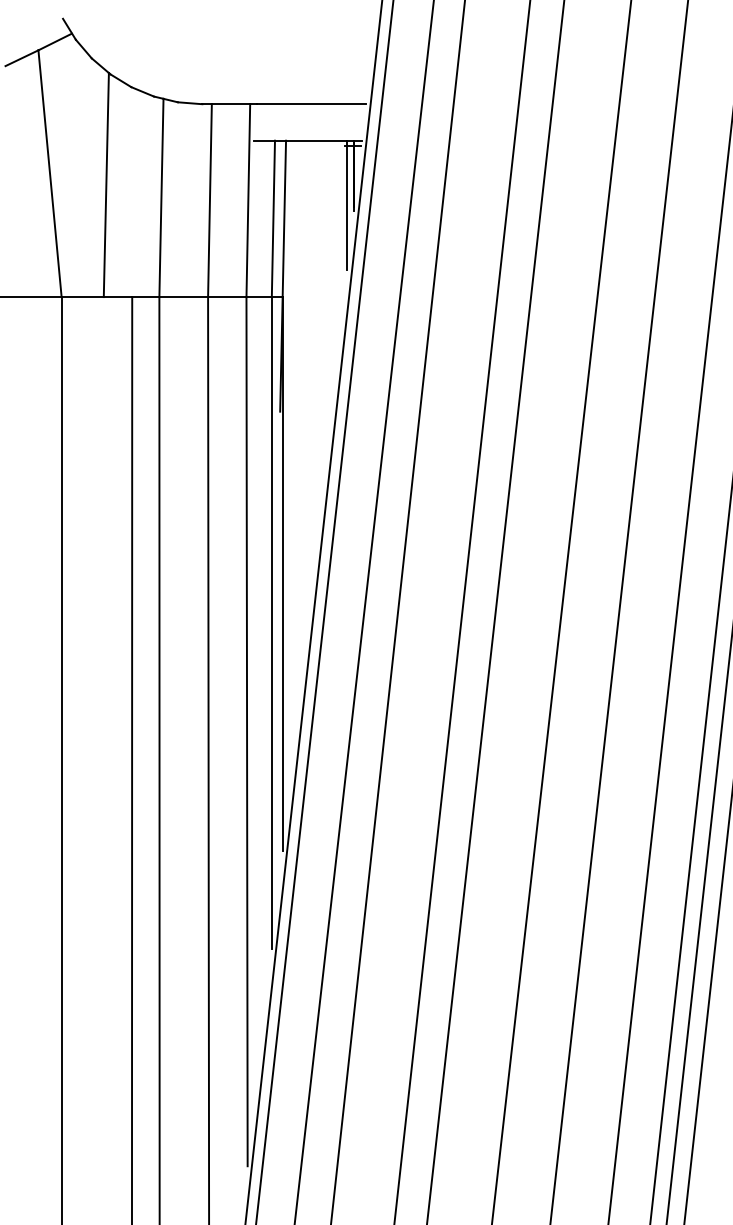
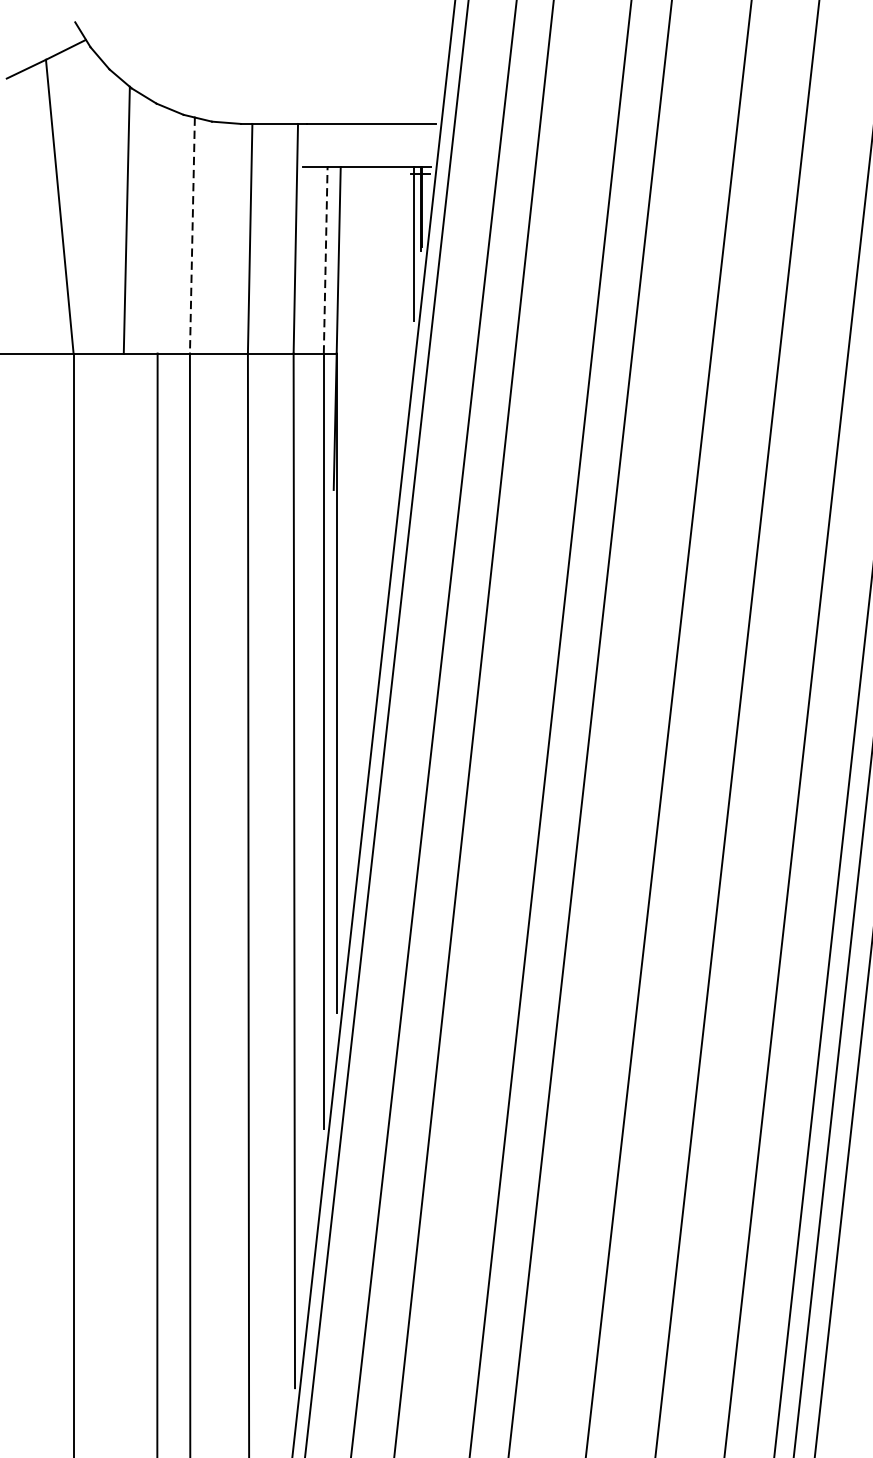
line: (161, 198) -> (192, 236), solid -> dashed
line: (273, 218) -> (325, 259), solid -> dashed

